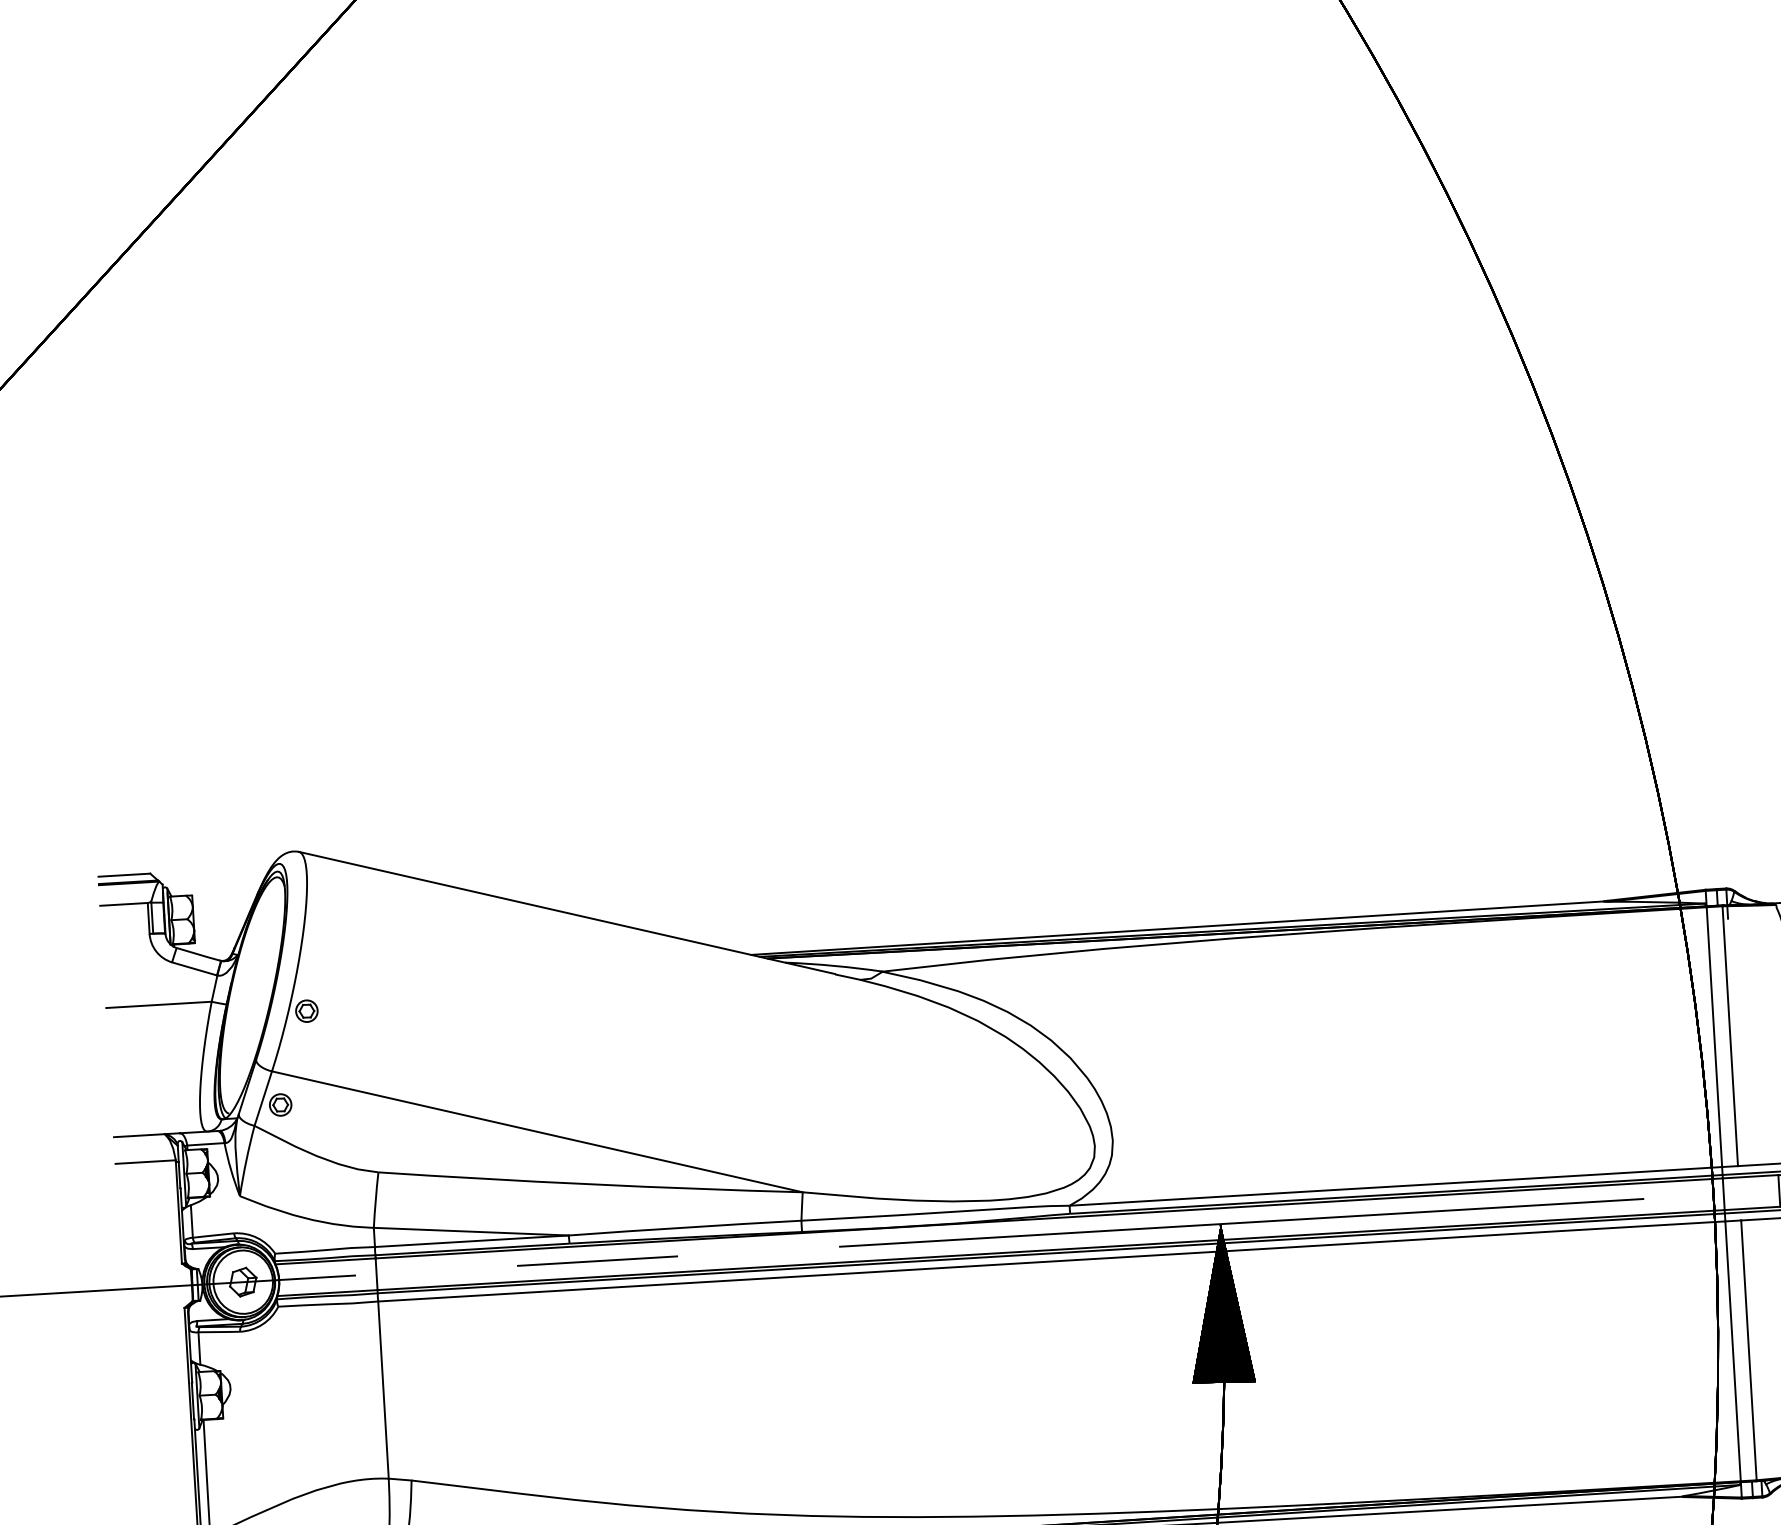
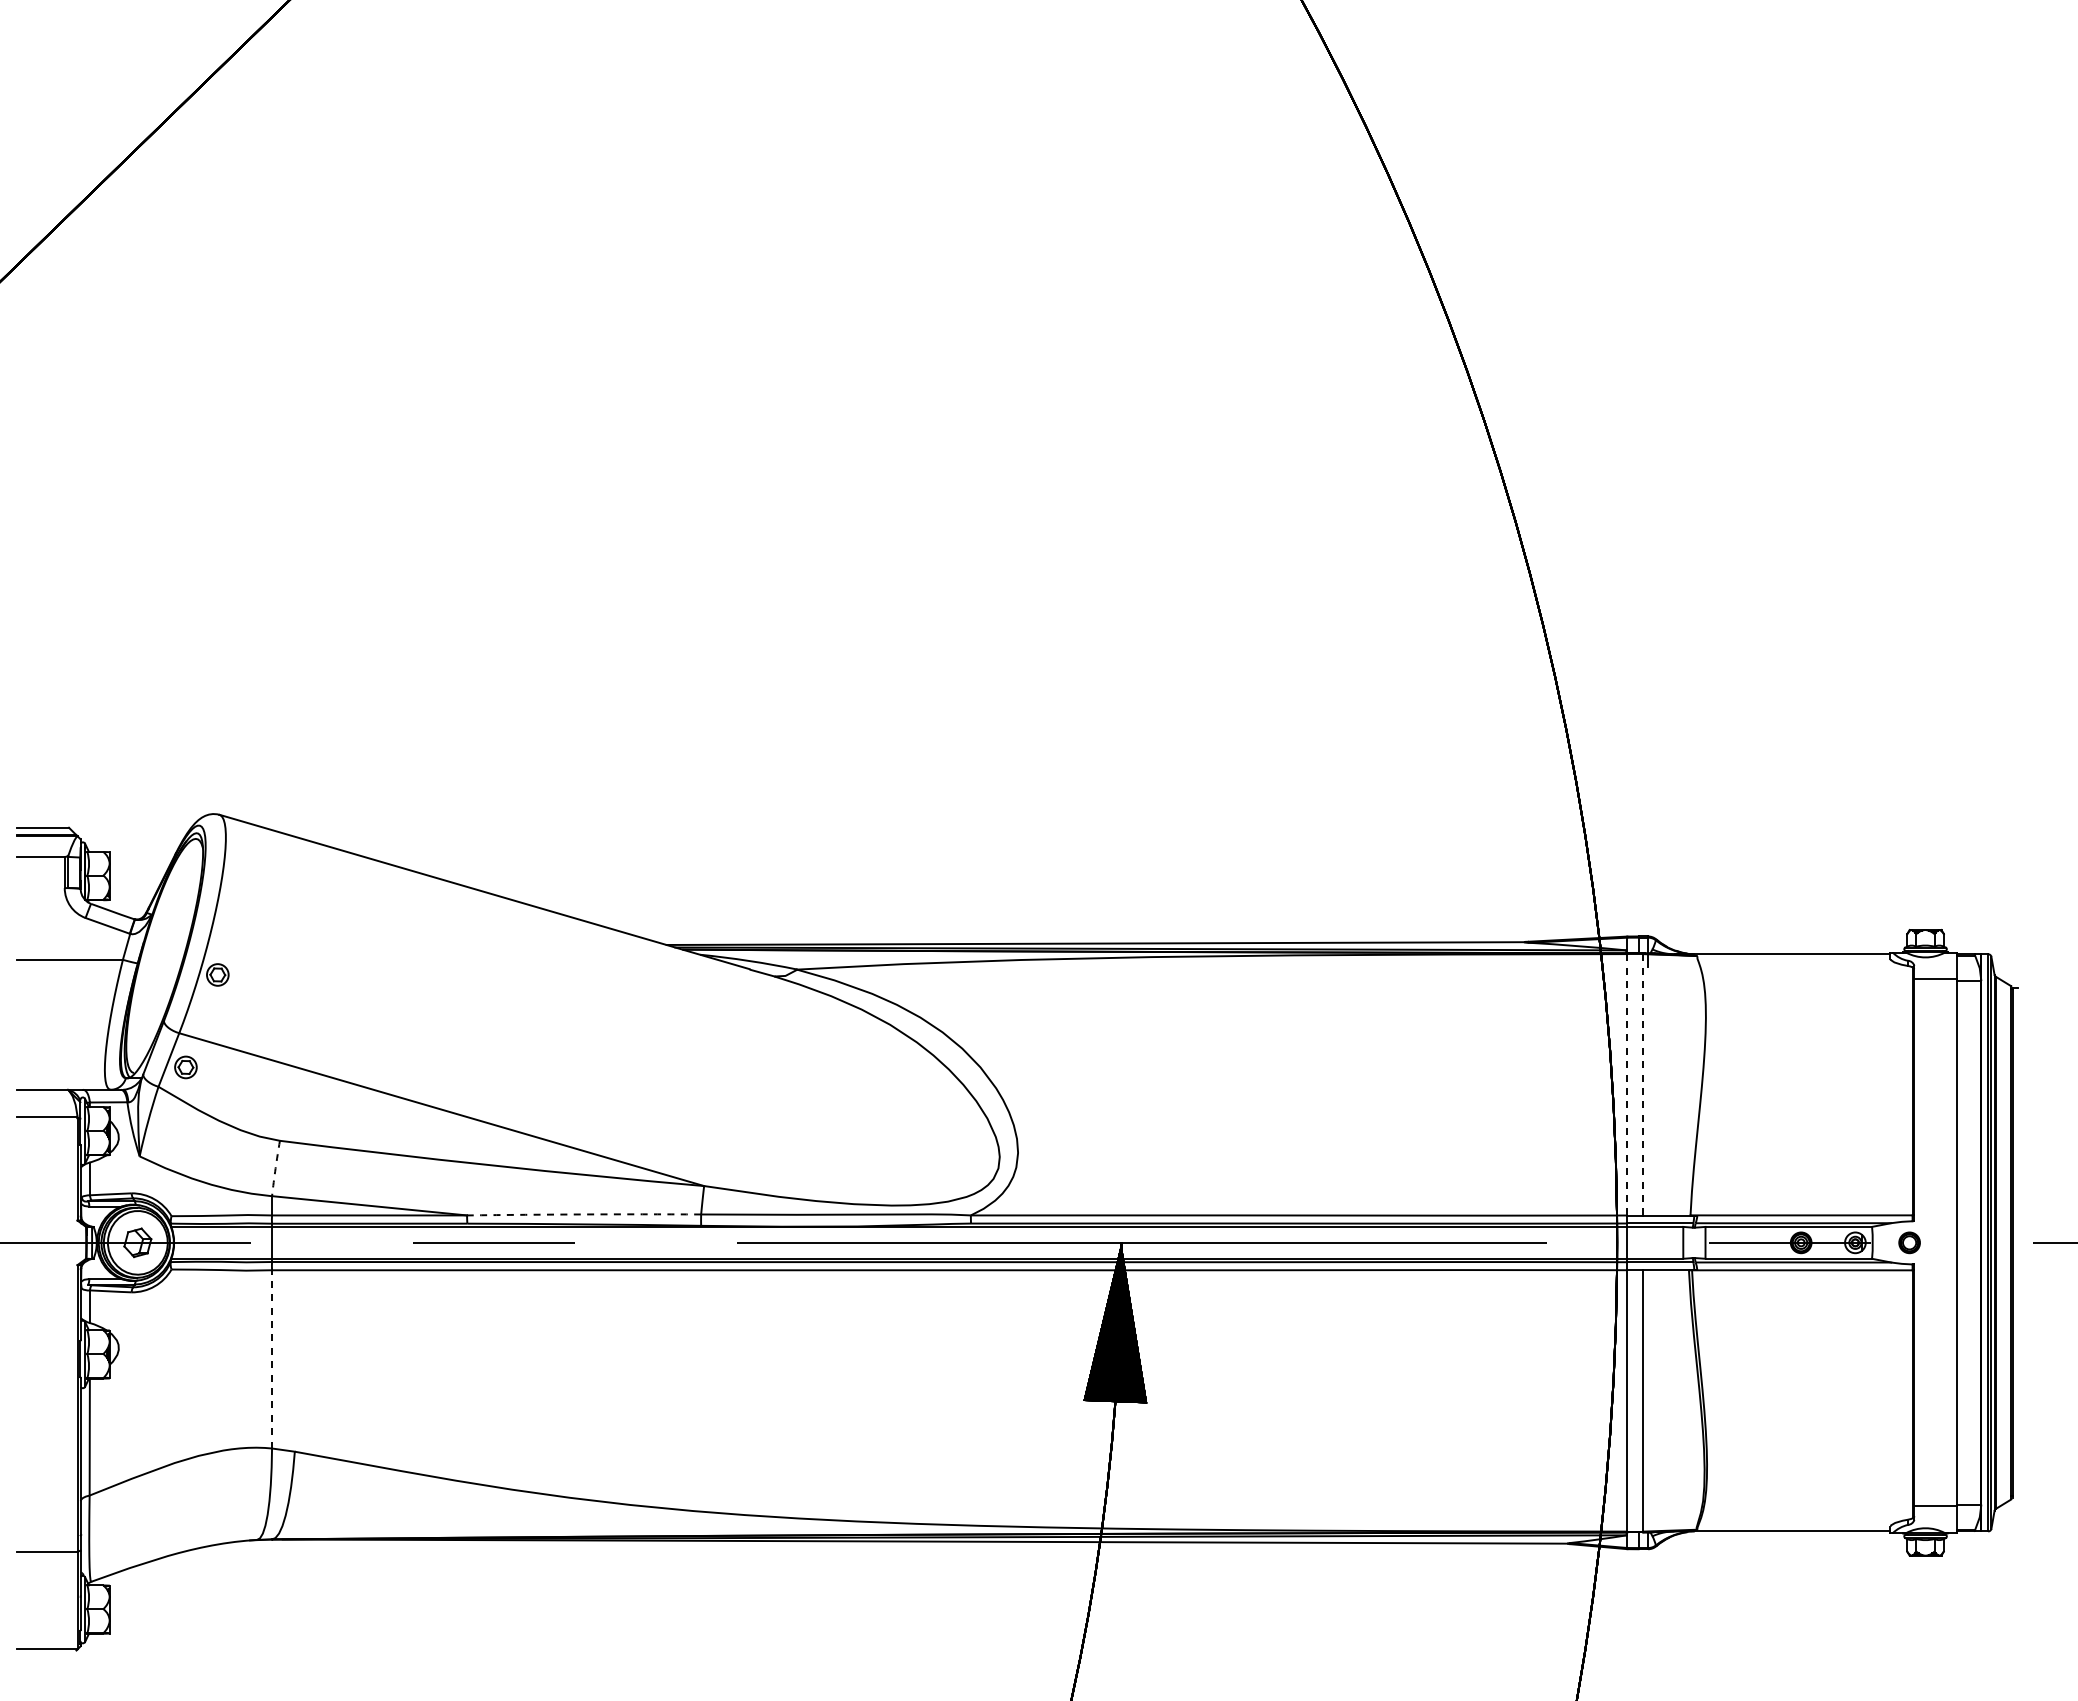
line: (1730, 1035) -> (1643, 1084), solid -> dashed
line: (1714, 1036) -> (1627, 1084), solid -> dashed
arc: (375, 1200) -> (275, 1168), solid -> dashed
arc: (685, 1227) -> (584, 1214), solid -> dashed
line: (383, 1389) -> (272, 1358), solid -> dashed

